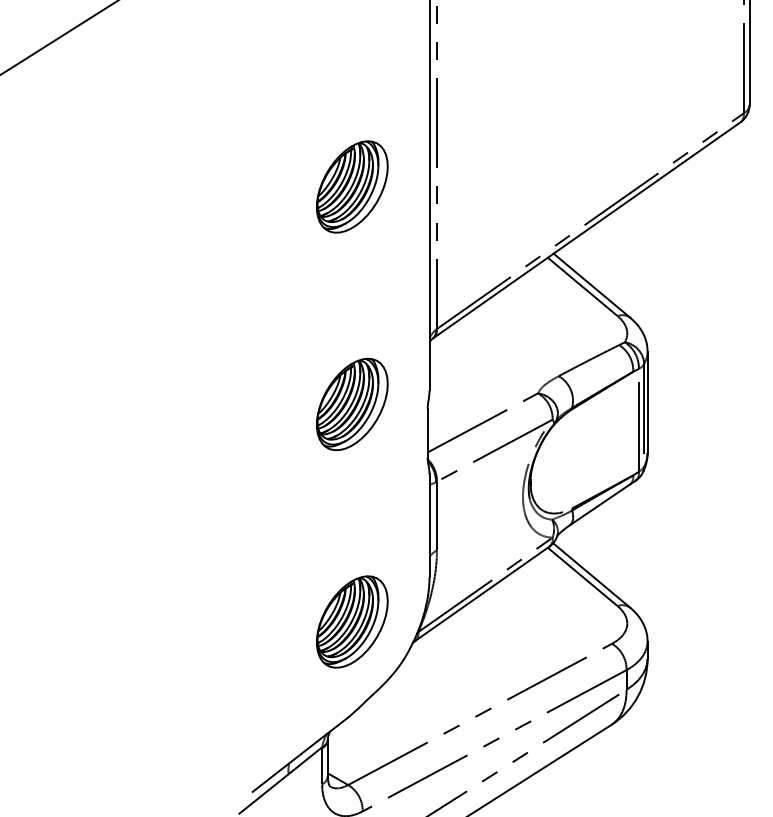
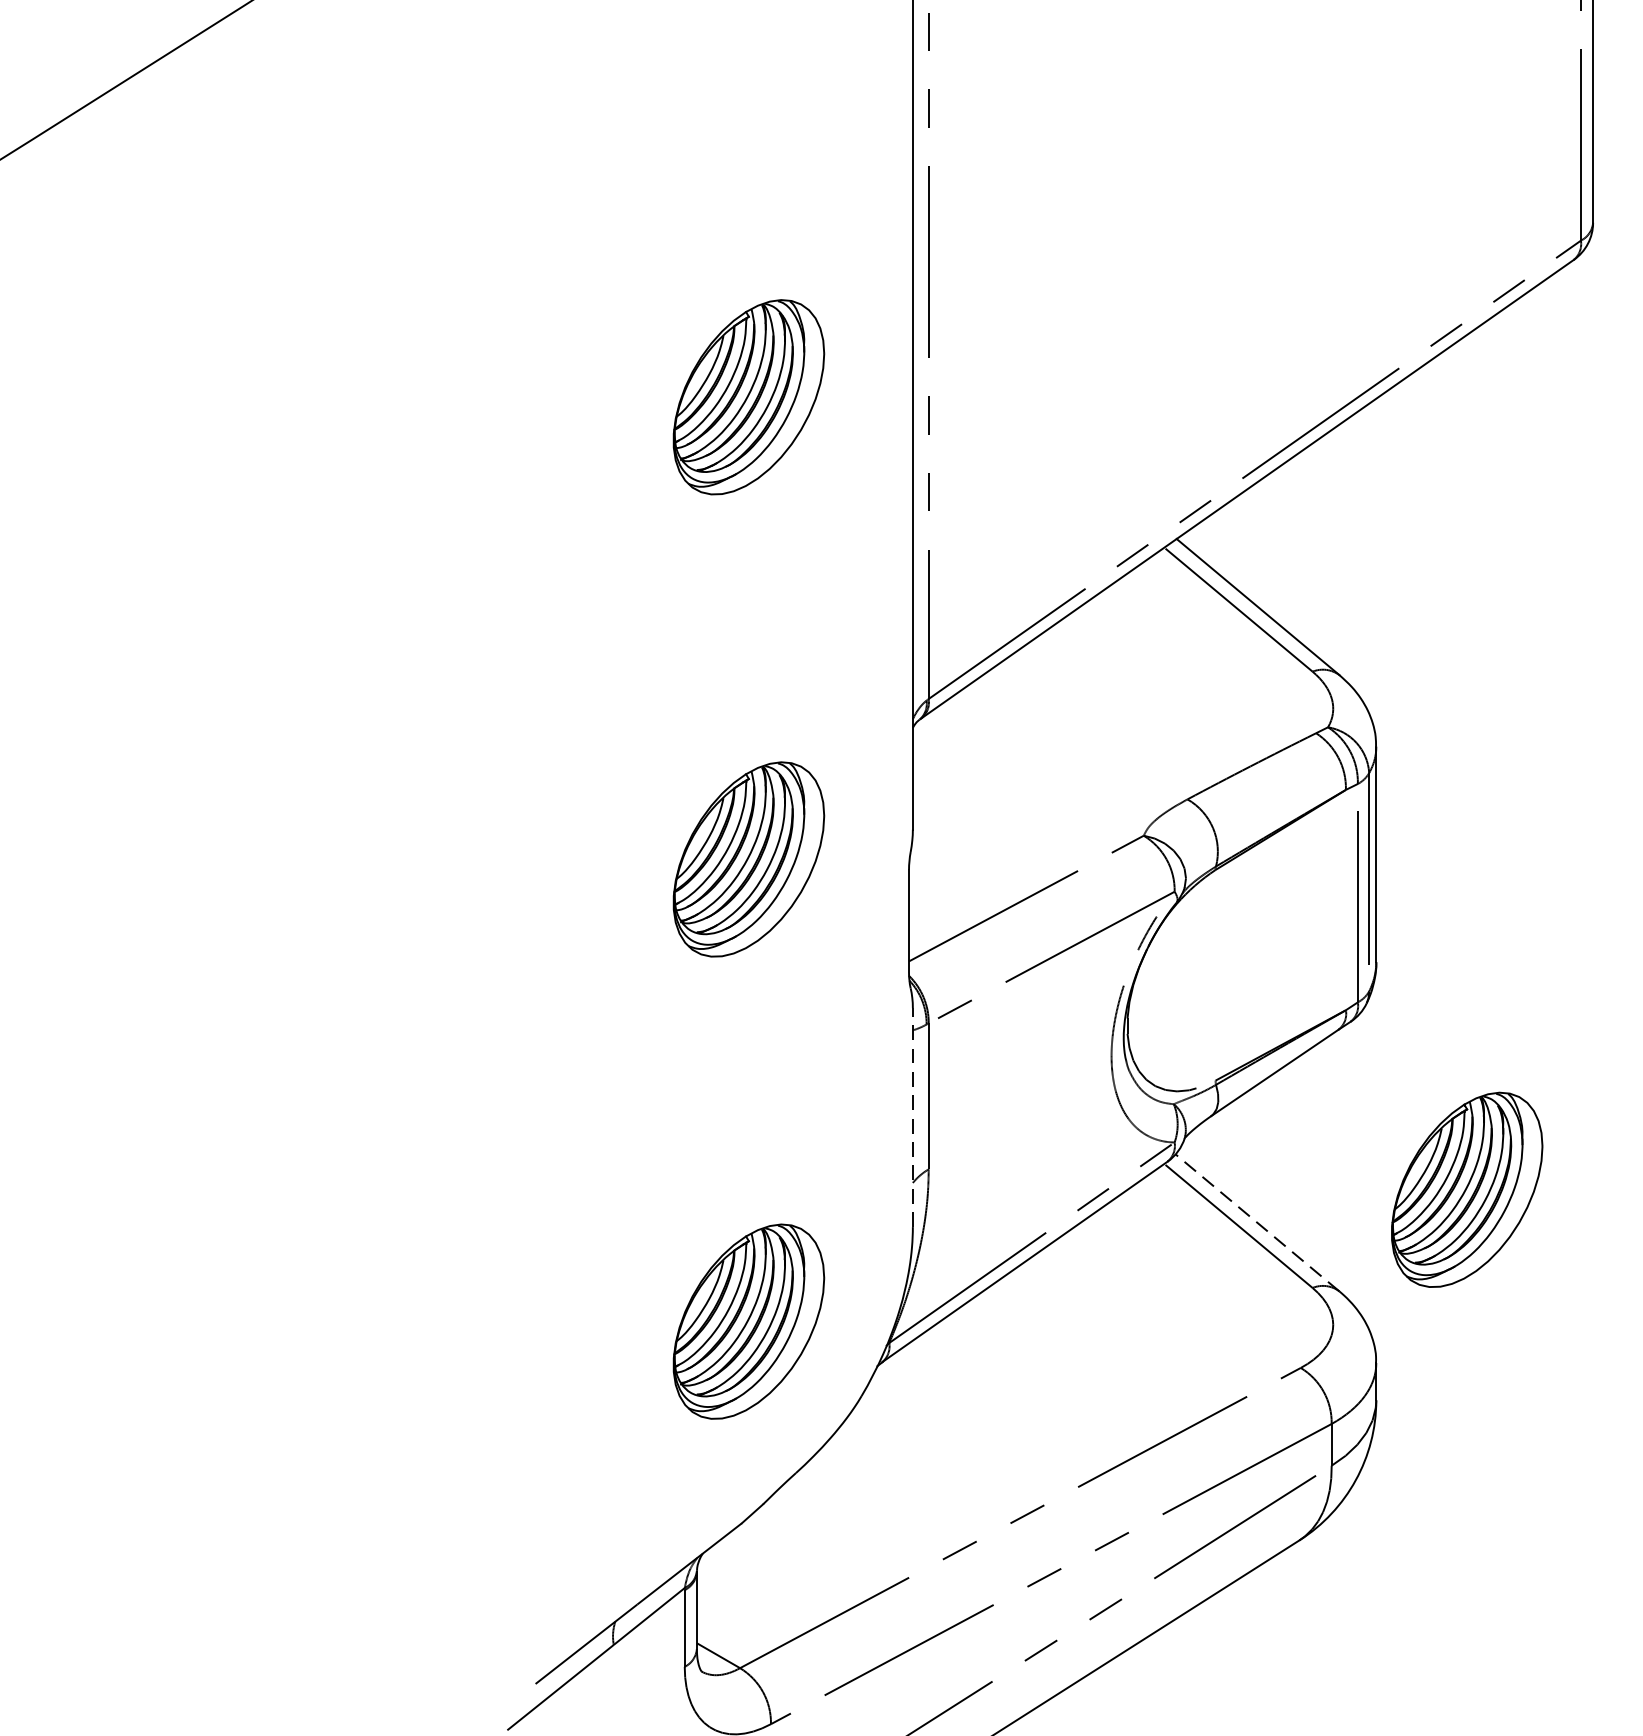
line: (429, 525) -> (912, 1116), solid -> dashed
part: (690, 559) -> (1467, 1188), added
line: (591, 575) -> (1257, 1222), solid -> dashed

